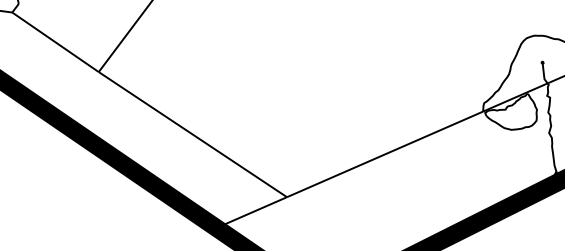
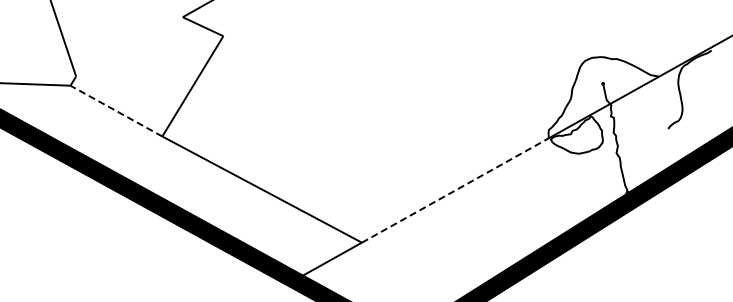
line: (55, 41) -> (116, 110), solid -> dashed
line: (385, 154) -> (455, 190), solid -> dashed

